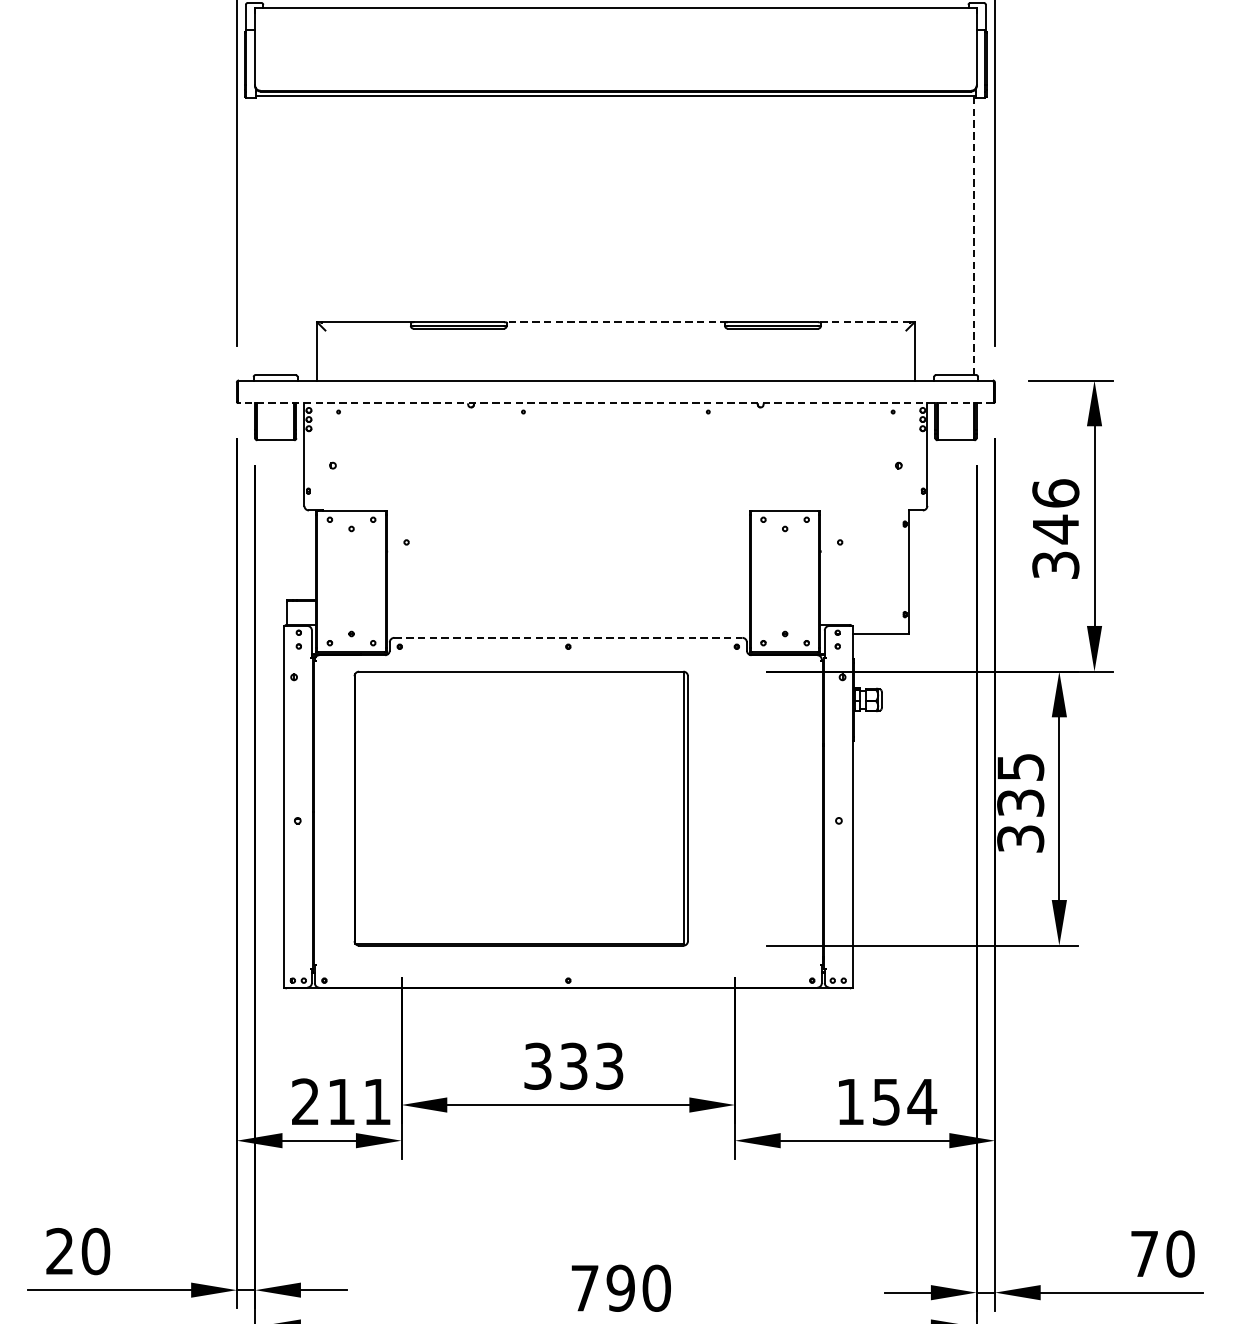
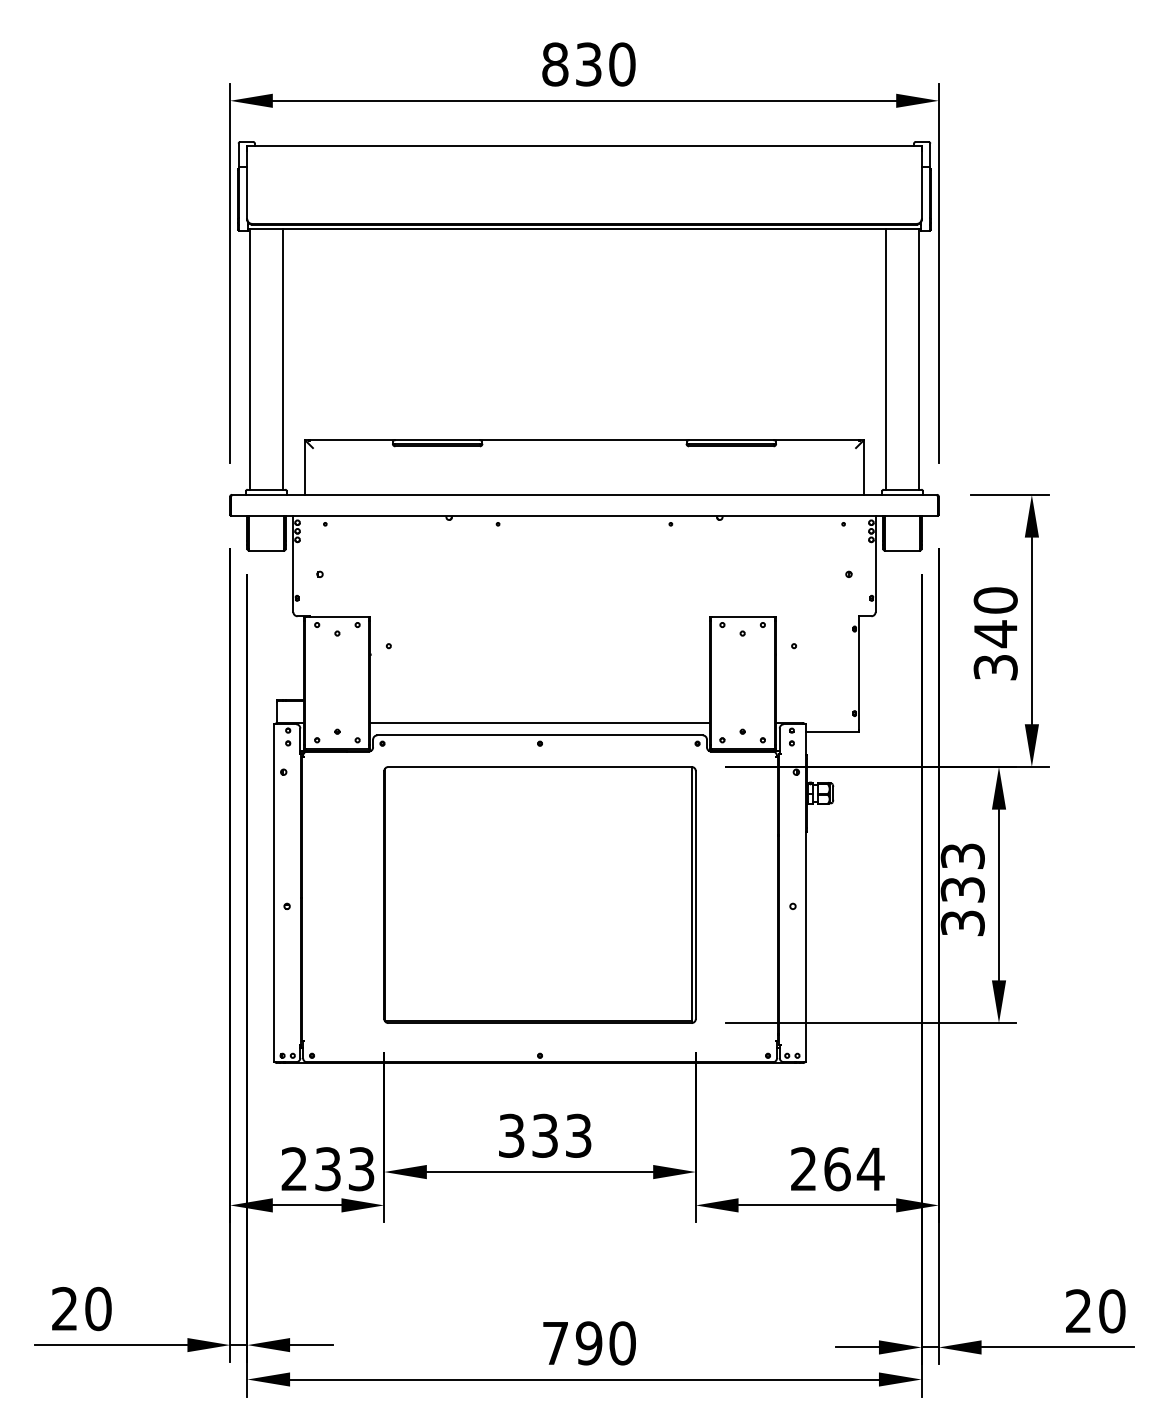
line: (973, 234) -> (918, 358), dashed -> solid
line: (258, 235) -> (250, 359), added
line: (292, 235) -> (282, 359), added
line: (938, 235) -> (886, 359), added
line: (615, 322) -> (584, 440), dashed -> solid
line: (864, 322) -> (816, 440), dashed -> solid
line: (615, 403) -> (584, 516), dashed -> solid
text: (1055, 493) -> (995, 600), 346 -> 340
line: (567, 625) -> (539, 723), added
line: (568, 638) -> (540, 735), dashed -> solid
text: (1020, 766) -> (962, 855), 335 -> 333
part: (520, 808) -> (539, 894), moved
text: (359, 1102) -> (344, 1169), 211 -> 233
text: (868, 1102) -> (820, 1169), 154 -> 264
text: (1144, 1253) -> (1078, 1310), 70 -> 20

